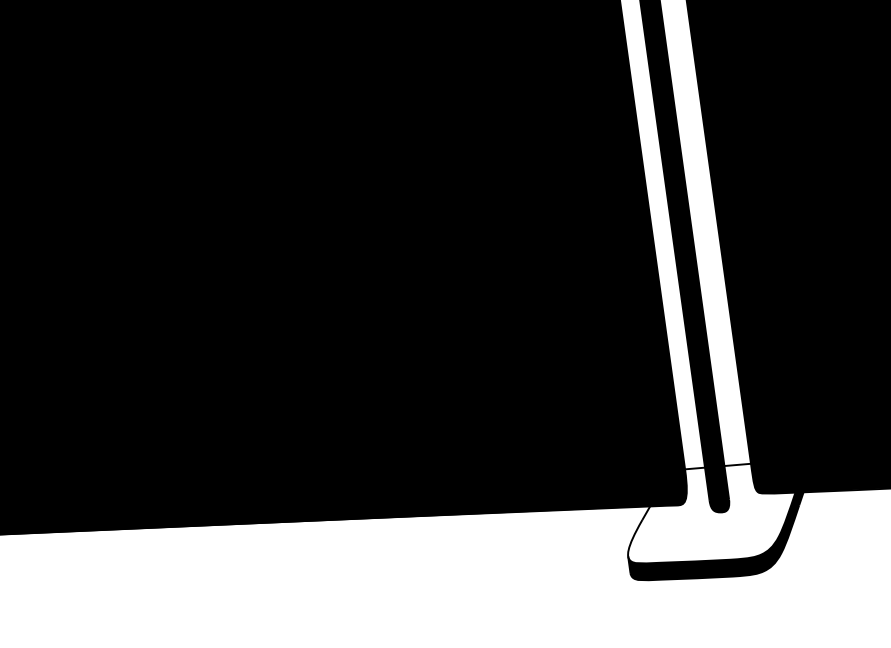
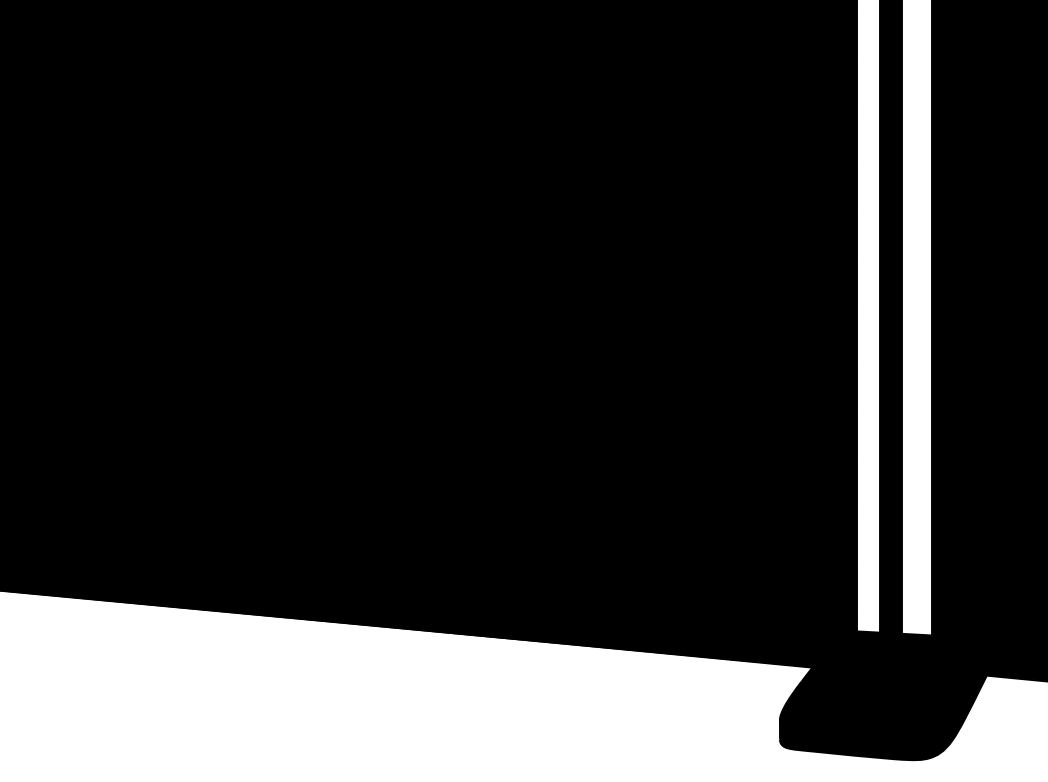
fill: (710, 514) -> (878, 685), added

